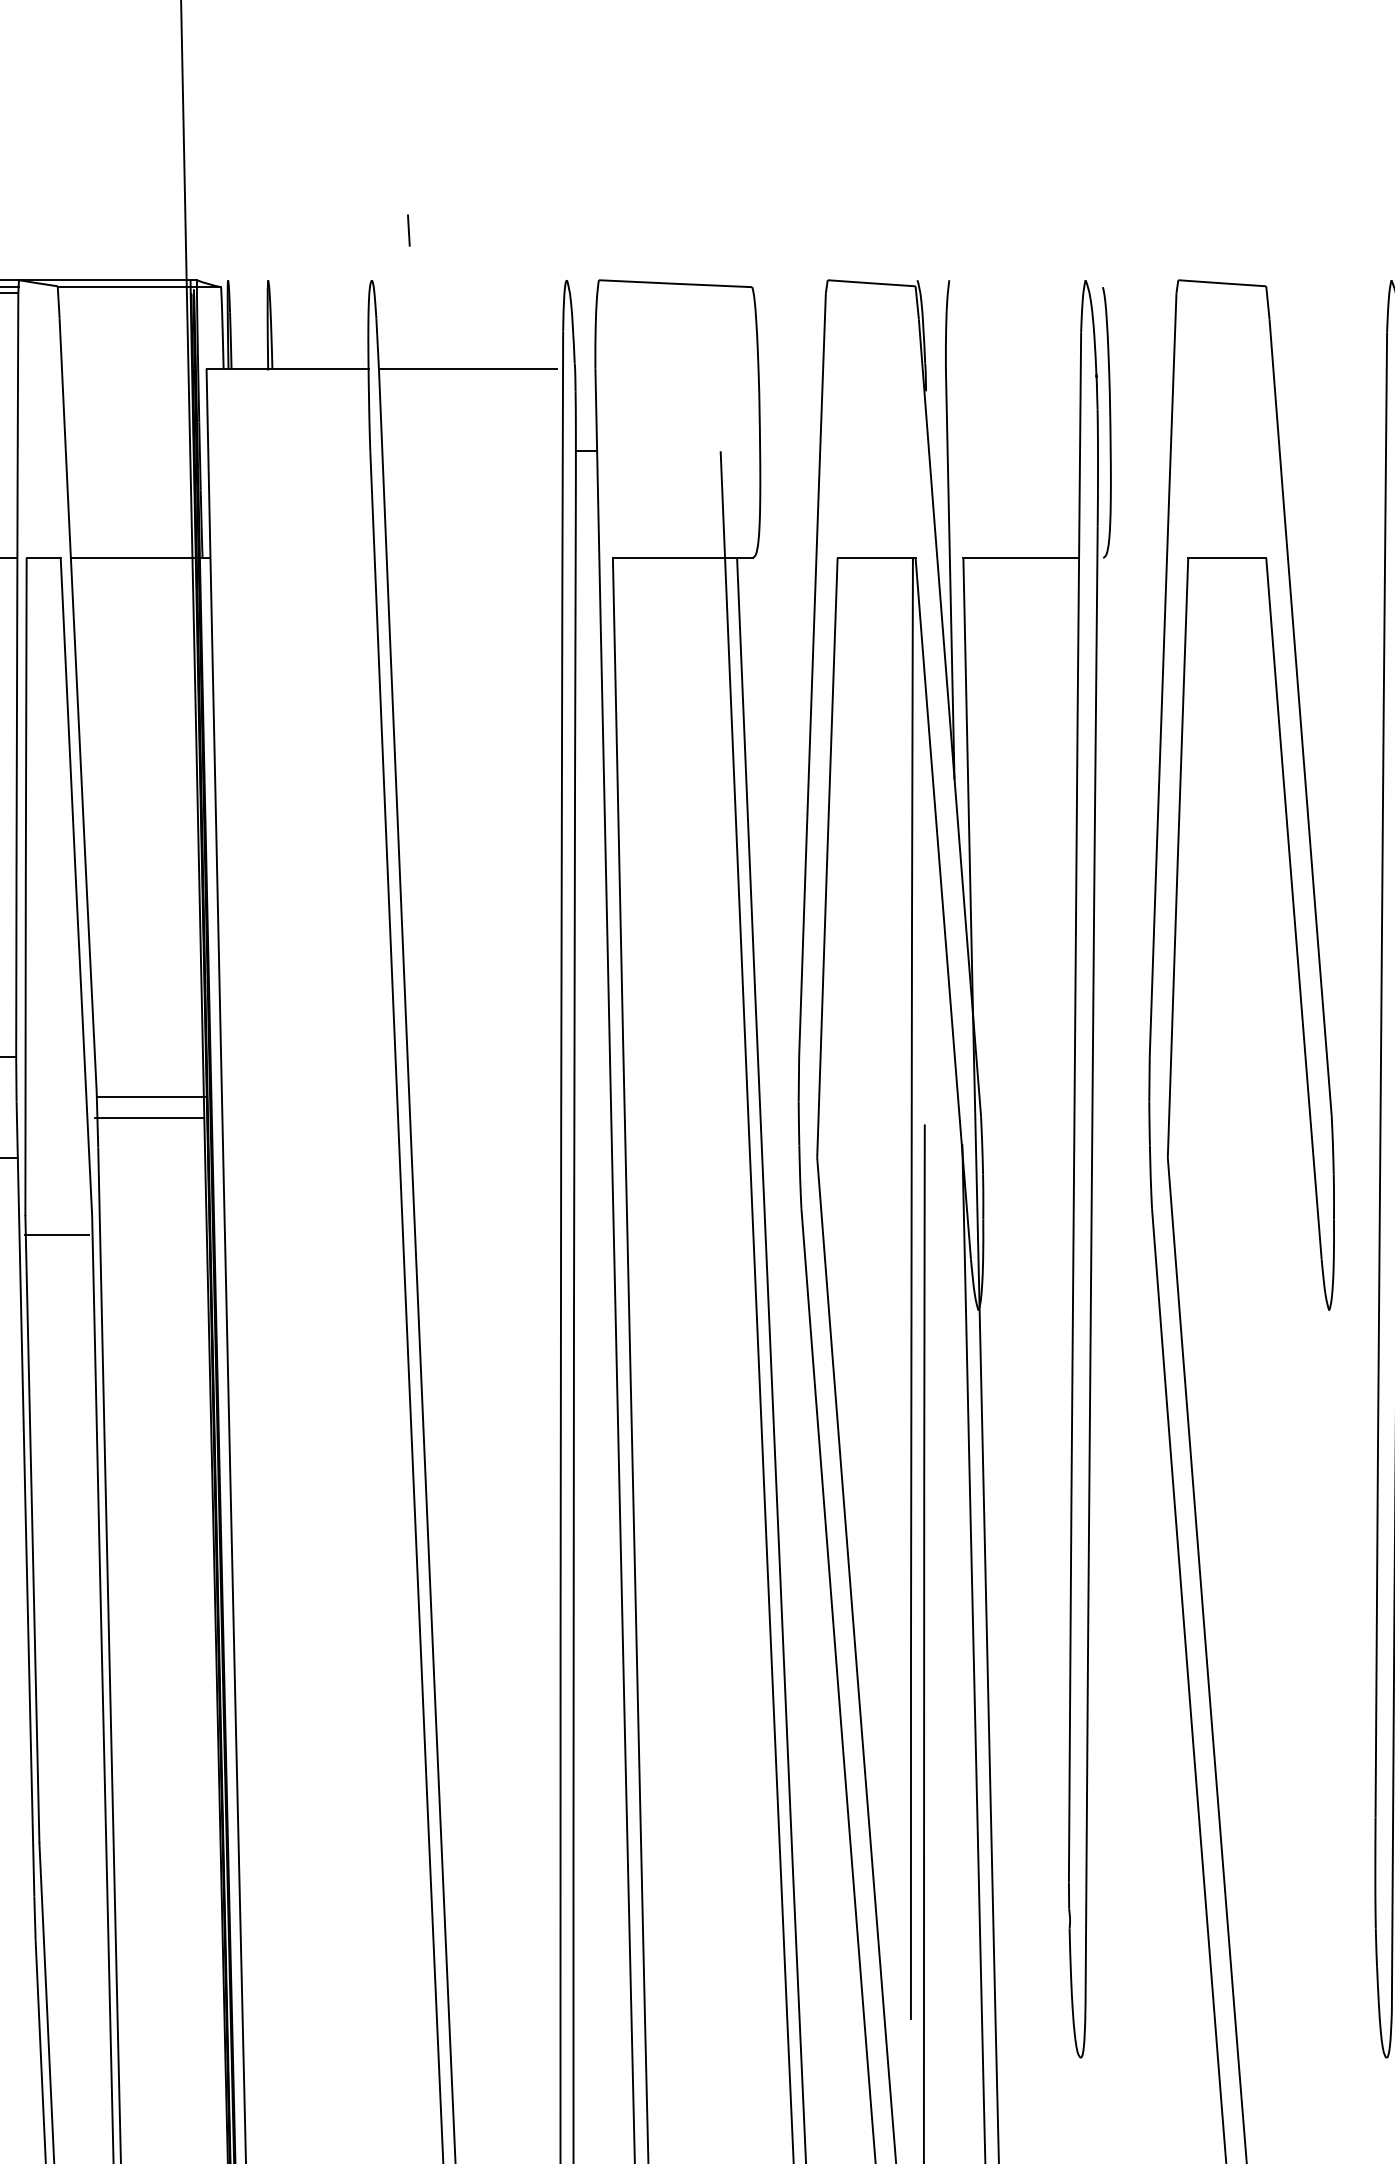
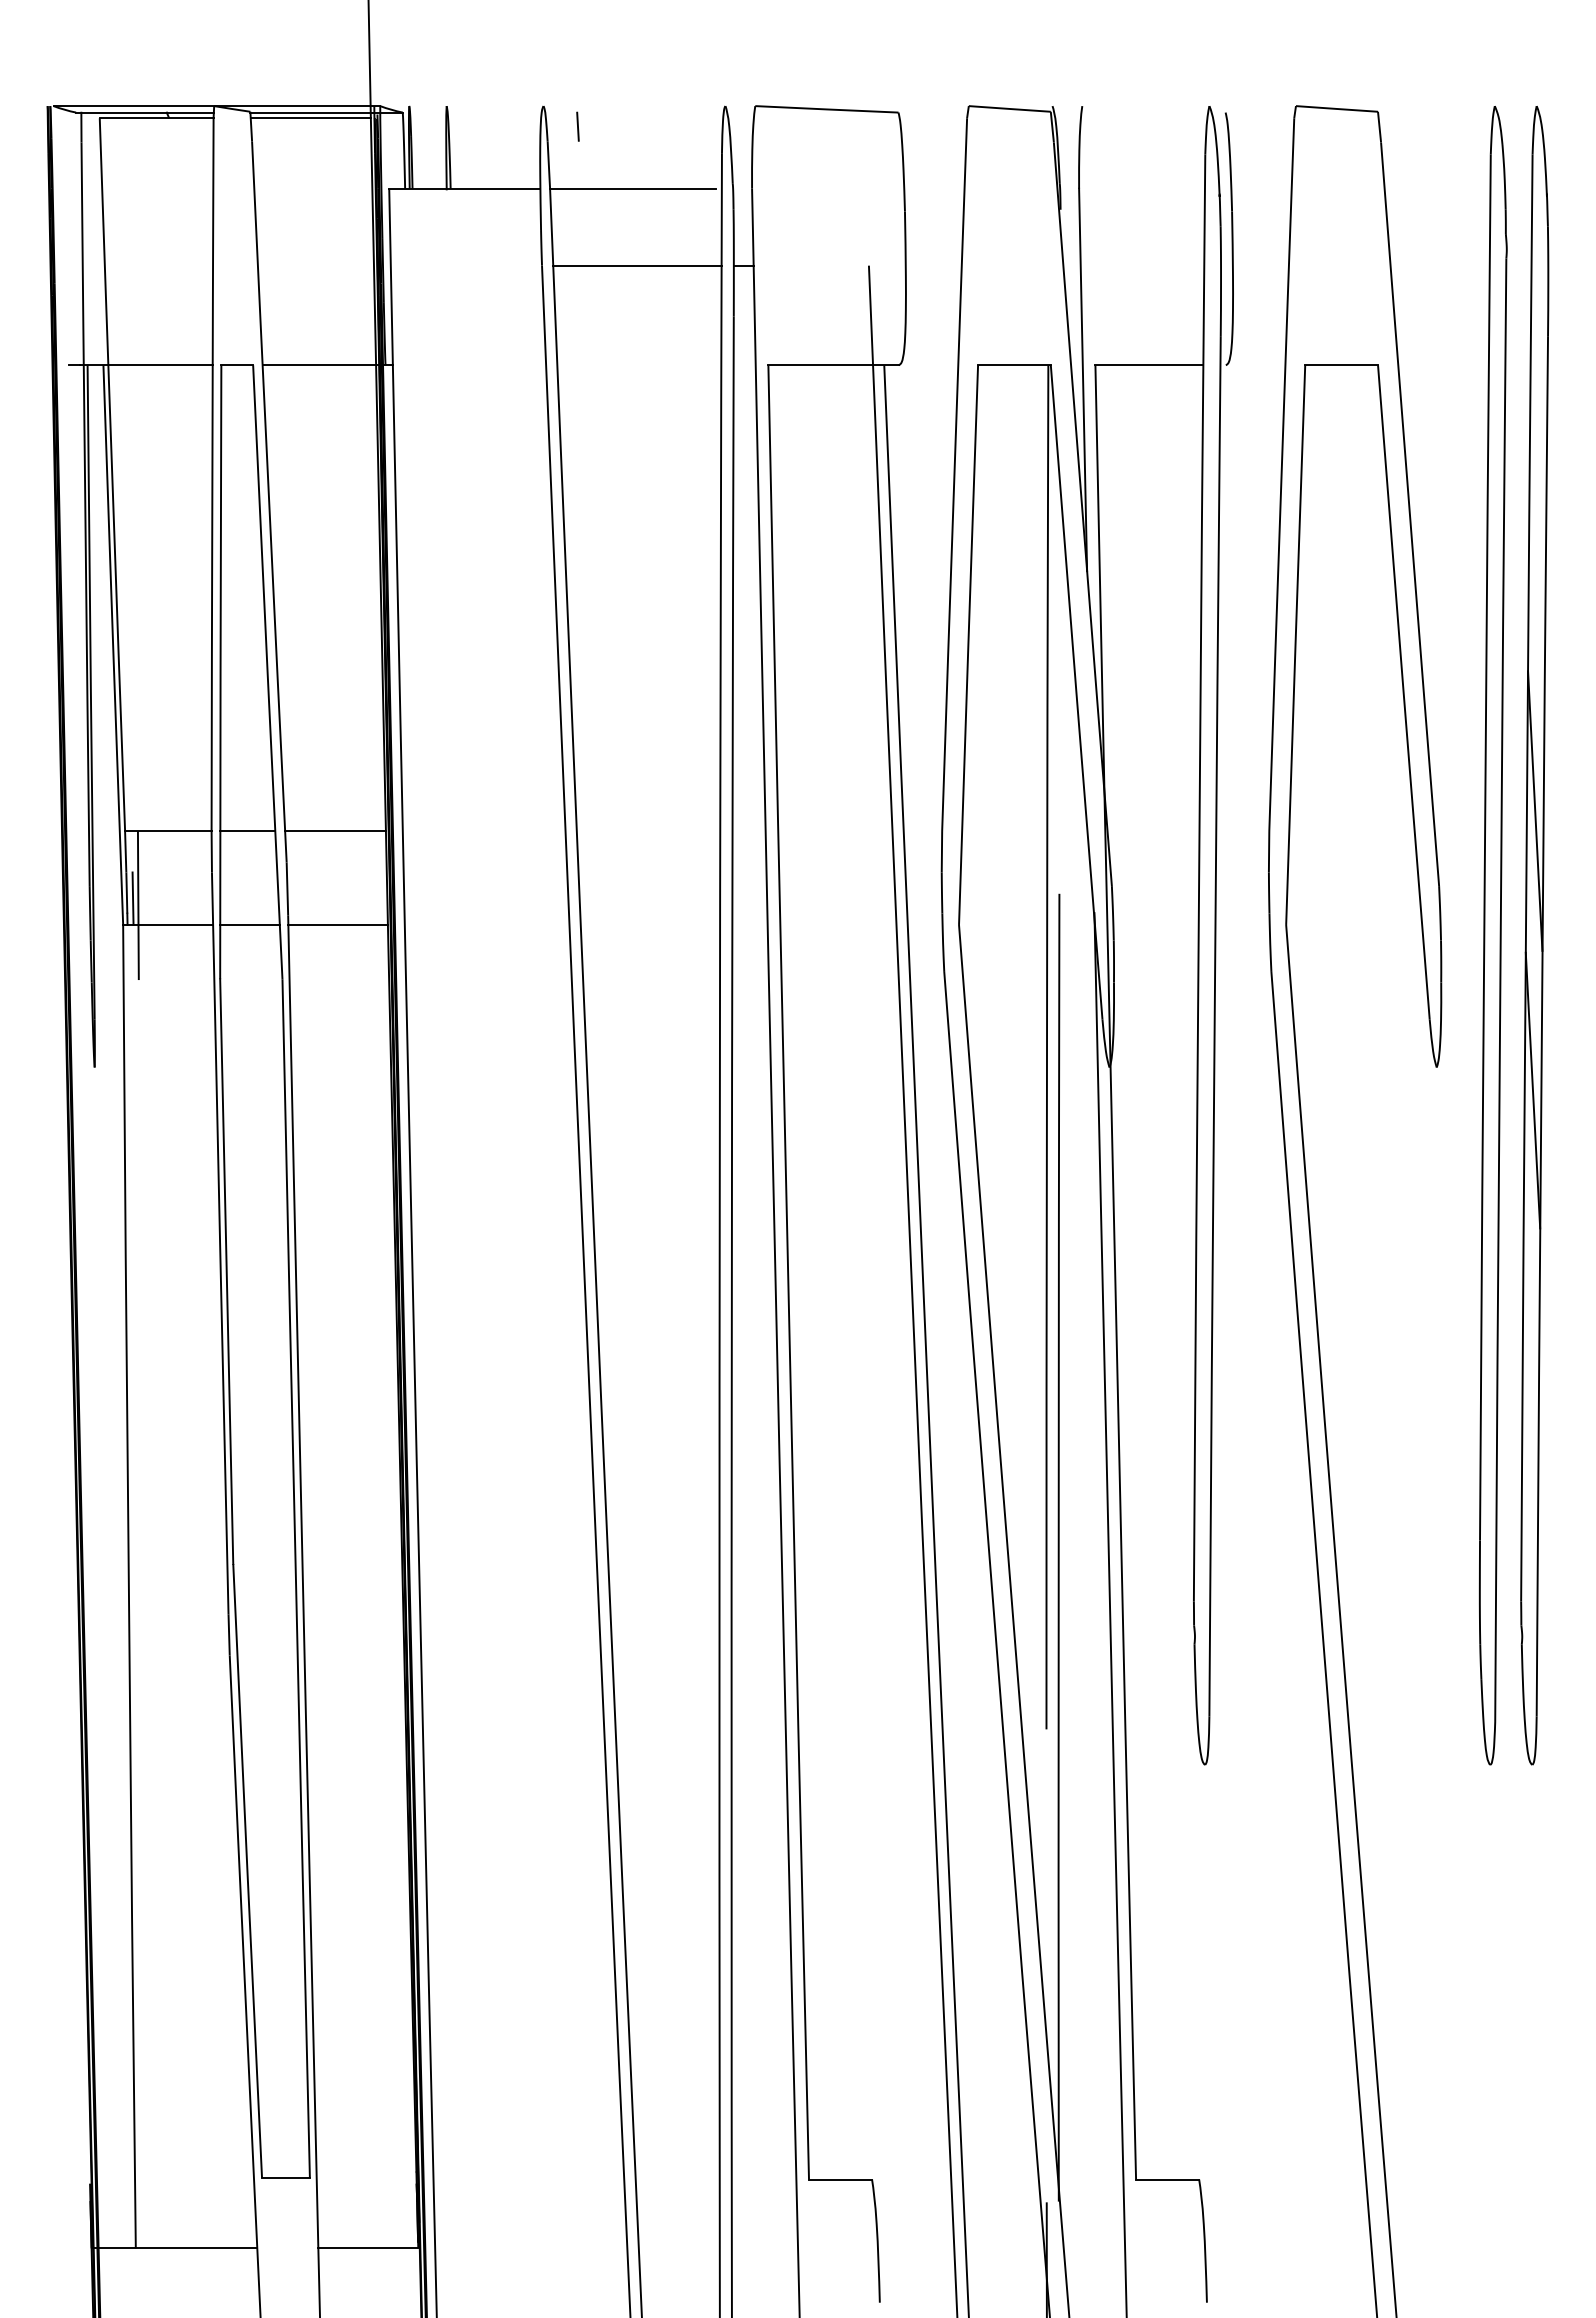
line: (408, 230) -> (577, 126), moved
line: (122, 293) -> (310, 118), added
line: (472, 451) -> (637, 265), added
line: (54, 1057) -> (247, 831), added
line: (151, 1096) -> (337, 924), moved
line: (148, 1118) -> (335, 831), moved
line: (56, 1234) -> (249, 924), moved

